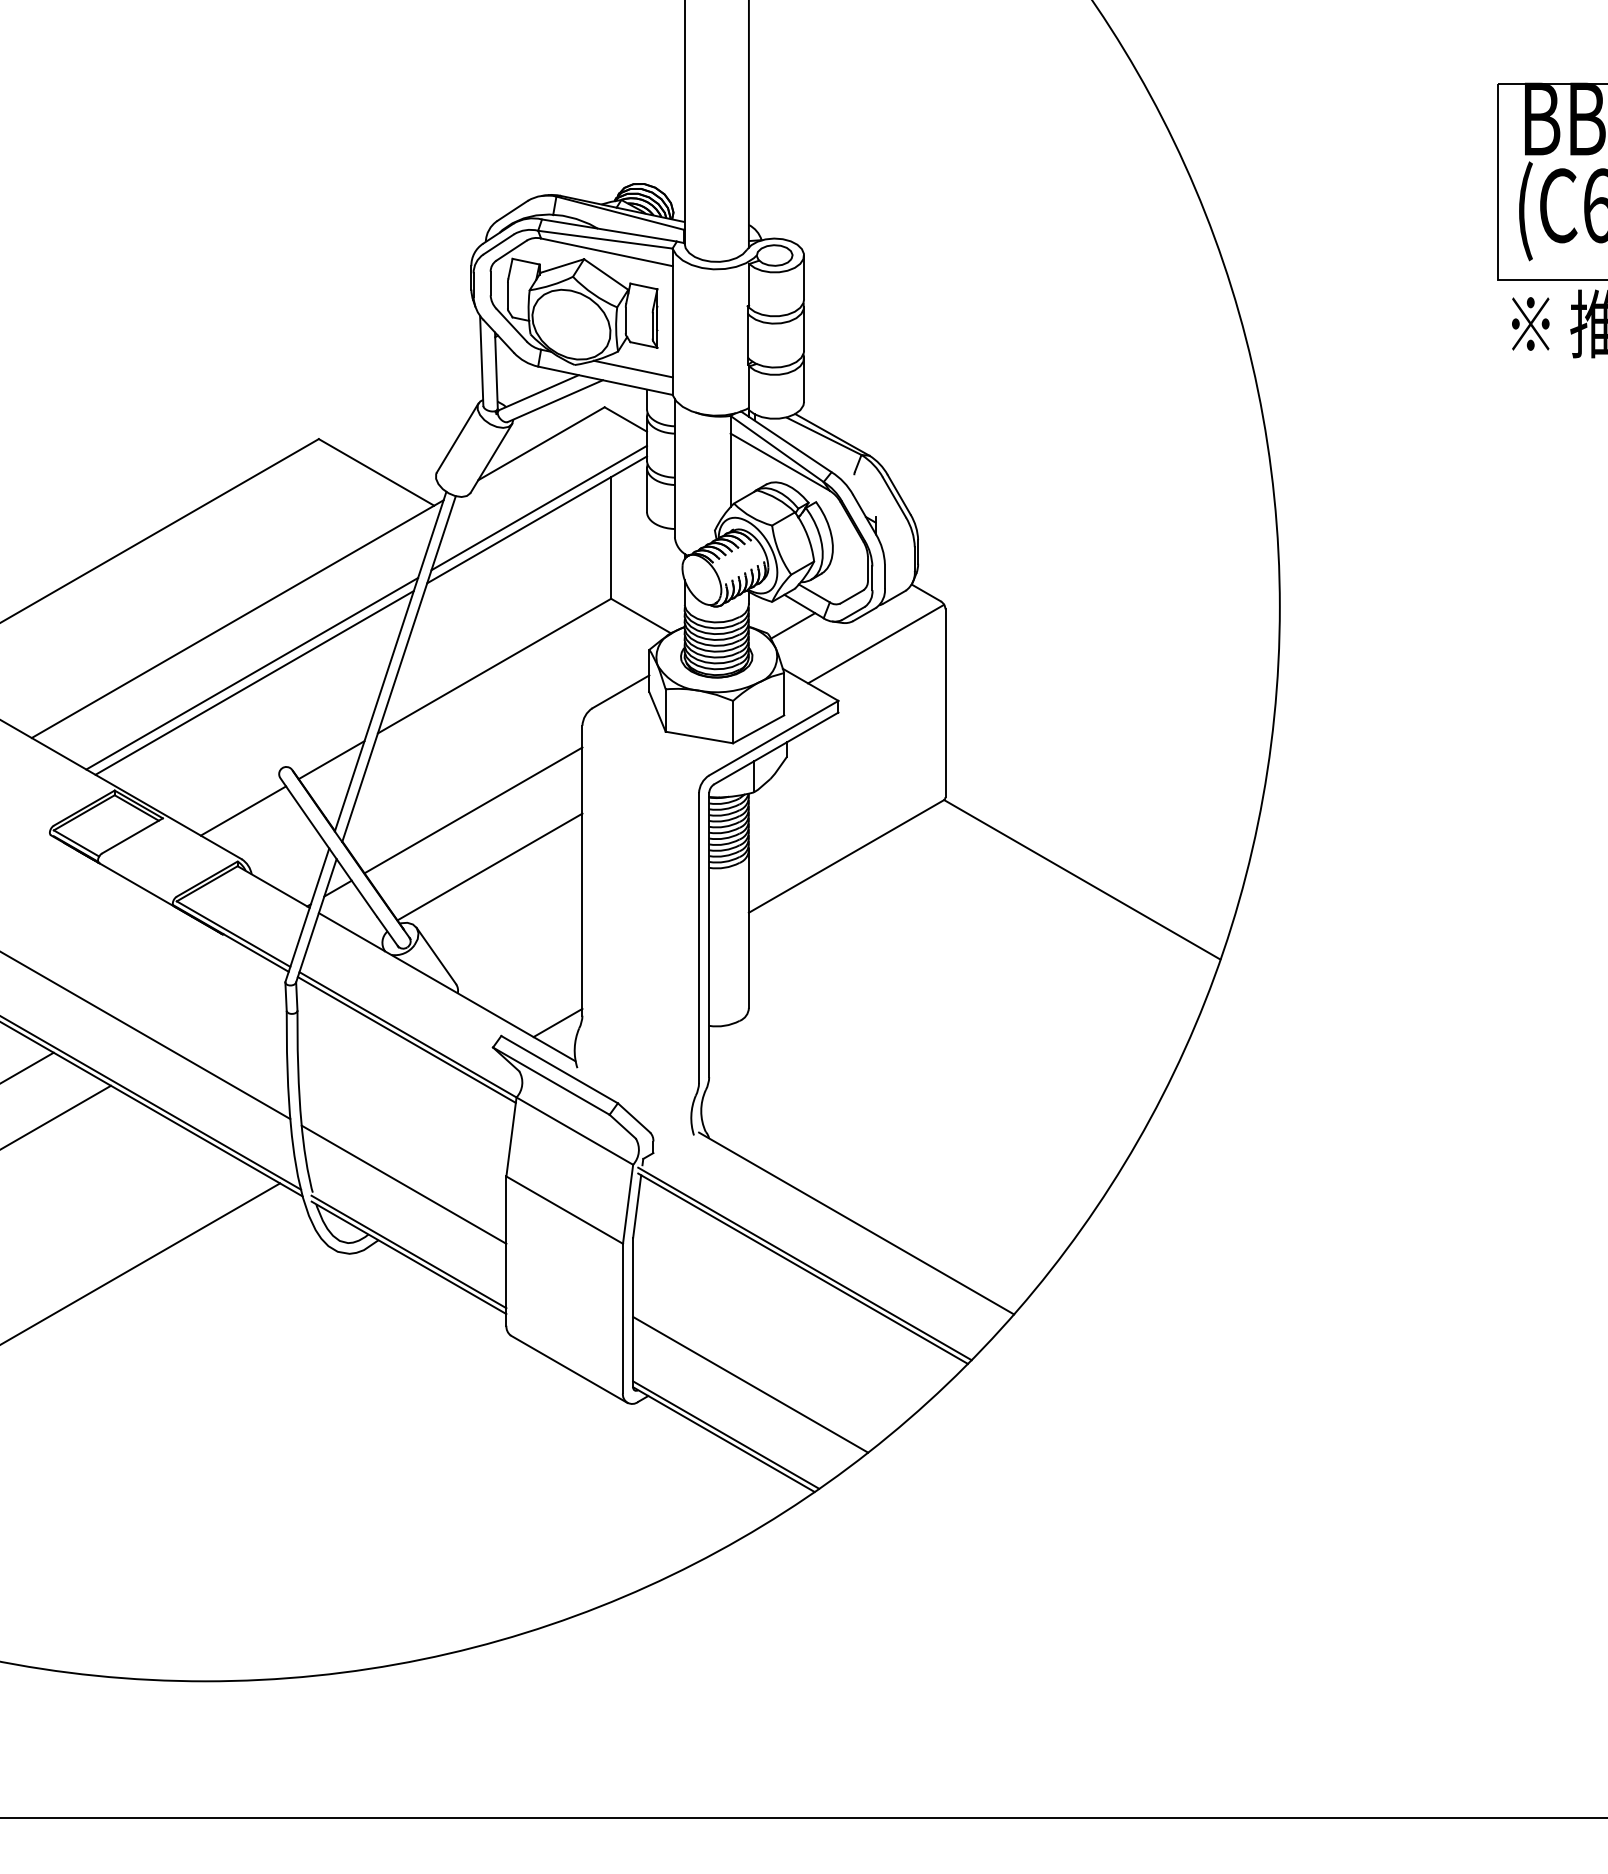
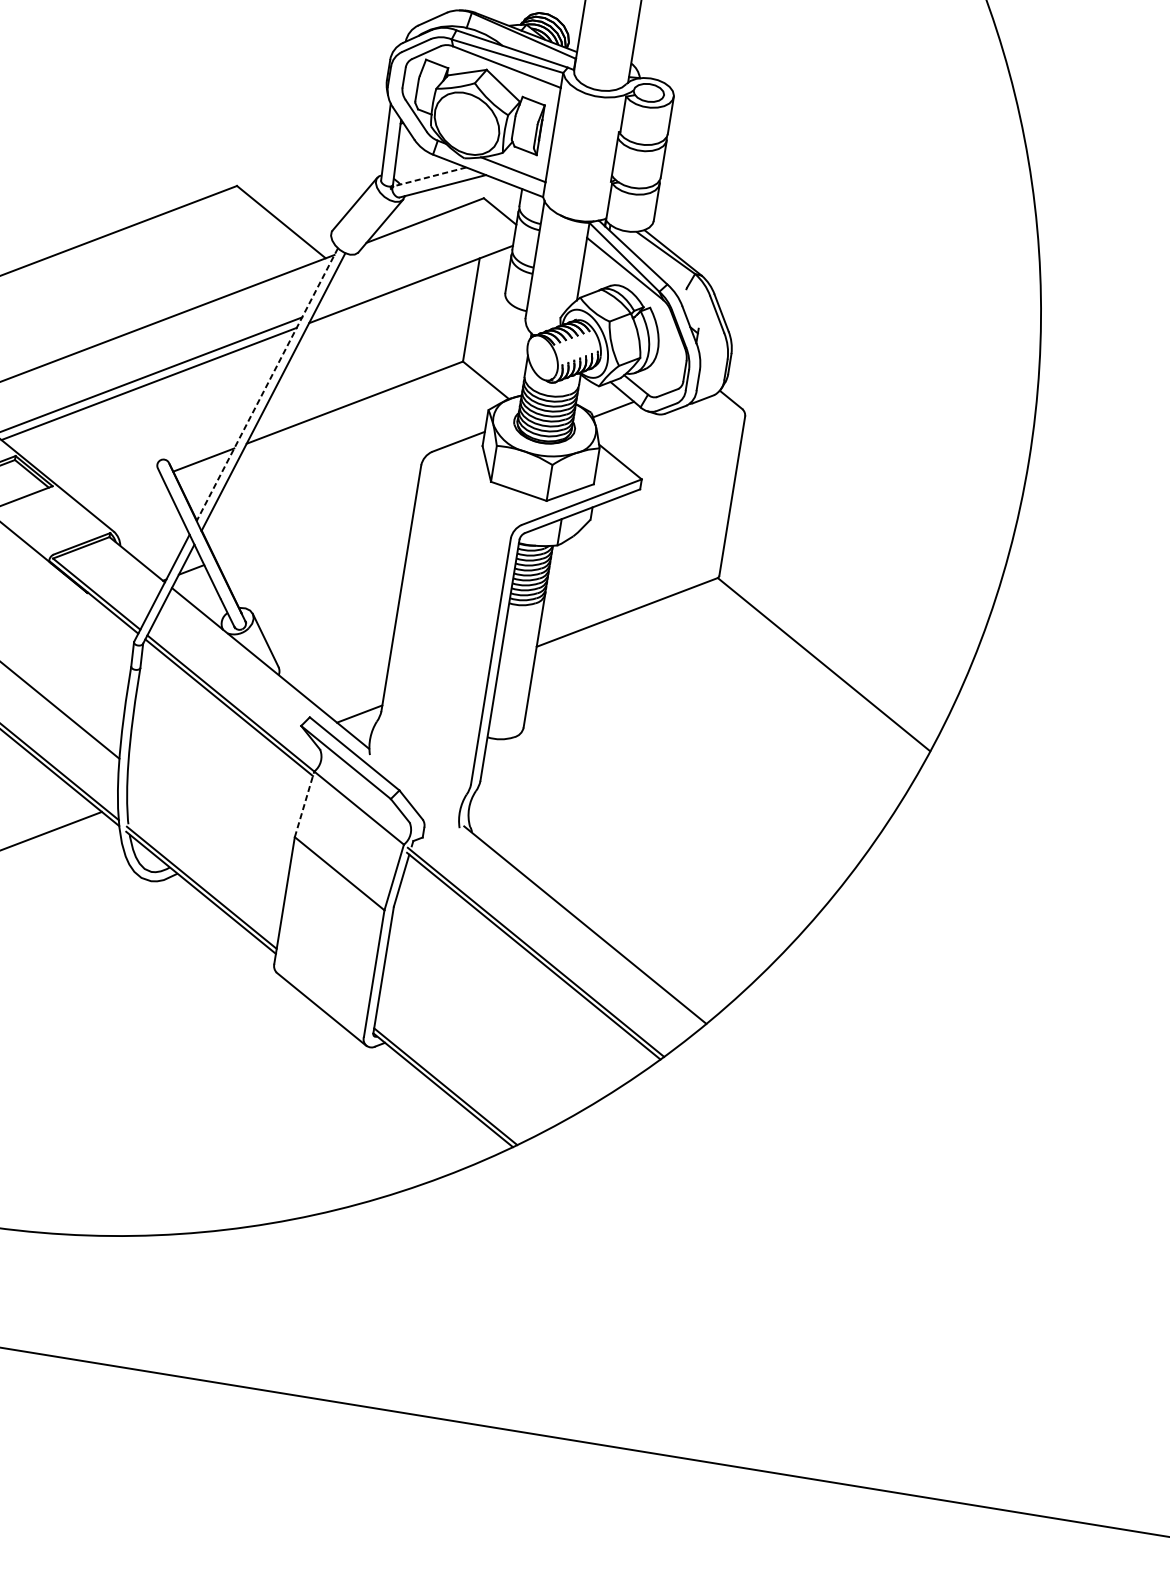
line: (538, 392) -> (429, 176), solid -> dashed
line: (539, 507) -> (414, 274), removed
line: (876, 643) -> (681, 435), removed
line: (390, 661) -> (267, 384), solid -> dashed
line: (243, 810) -> (122, 490), removed
line: (473, 810) -> (317, 522), removed
line: (489, 866) -> (323, 571), removed
line: (511, 1136) -> (304, 803), solid -> dashed
line: (403, 1184) -> (206, 829), removed
line: (750, 1384) -> (473, 1047), removed

